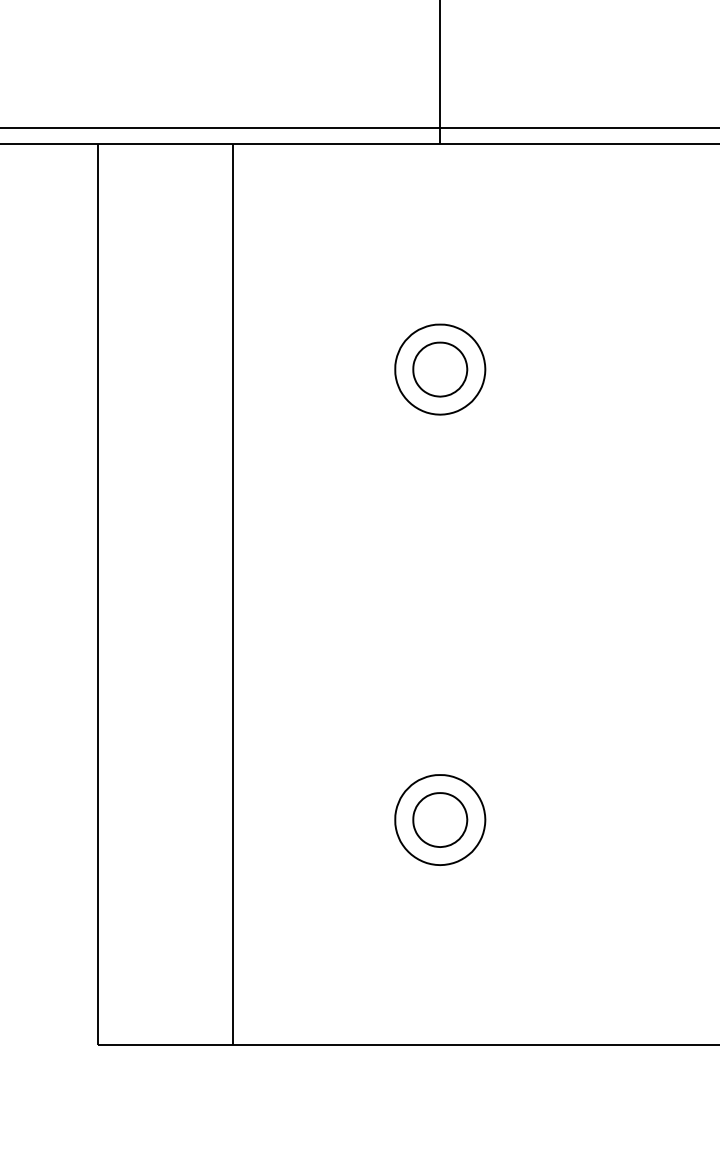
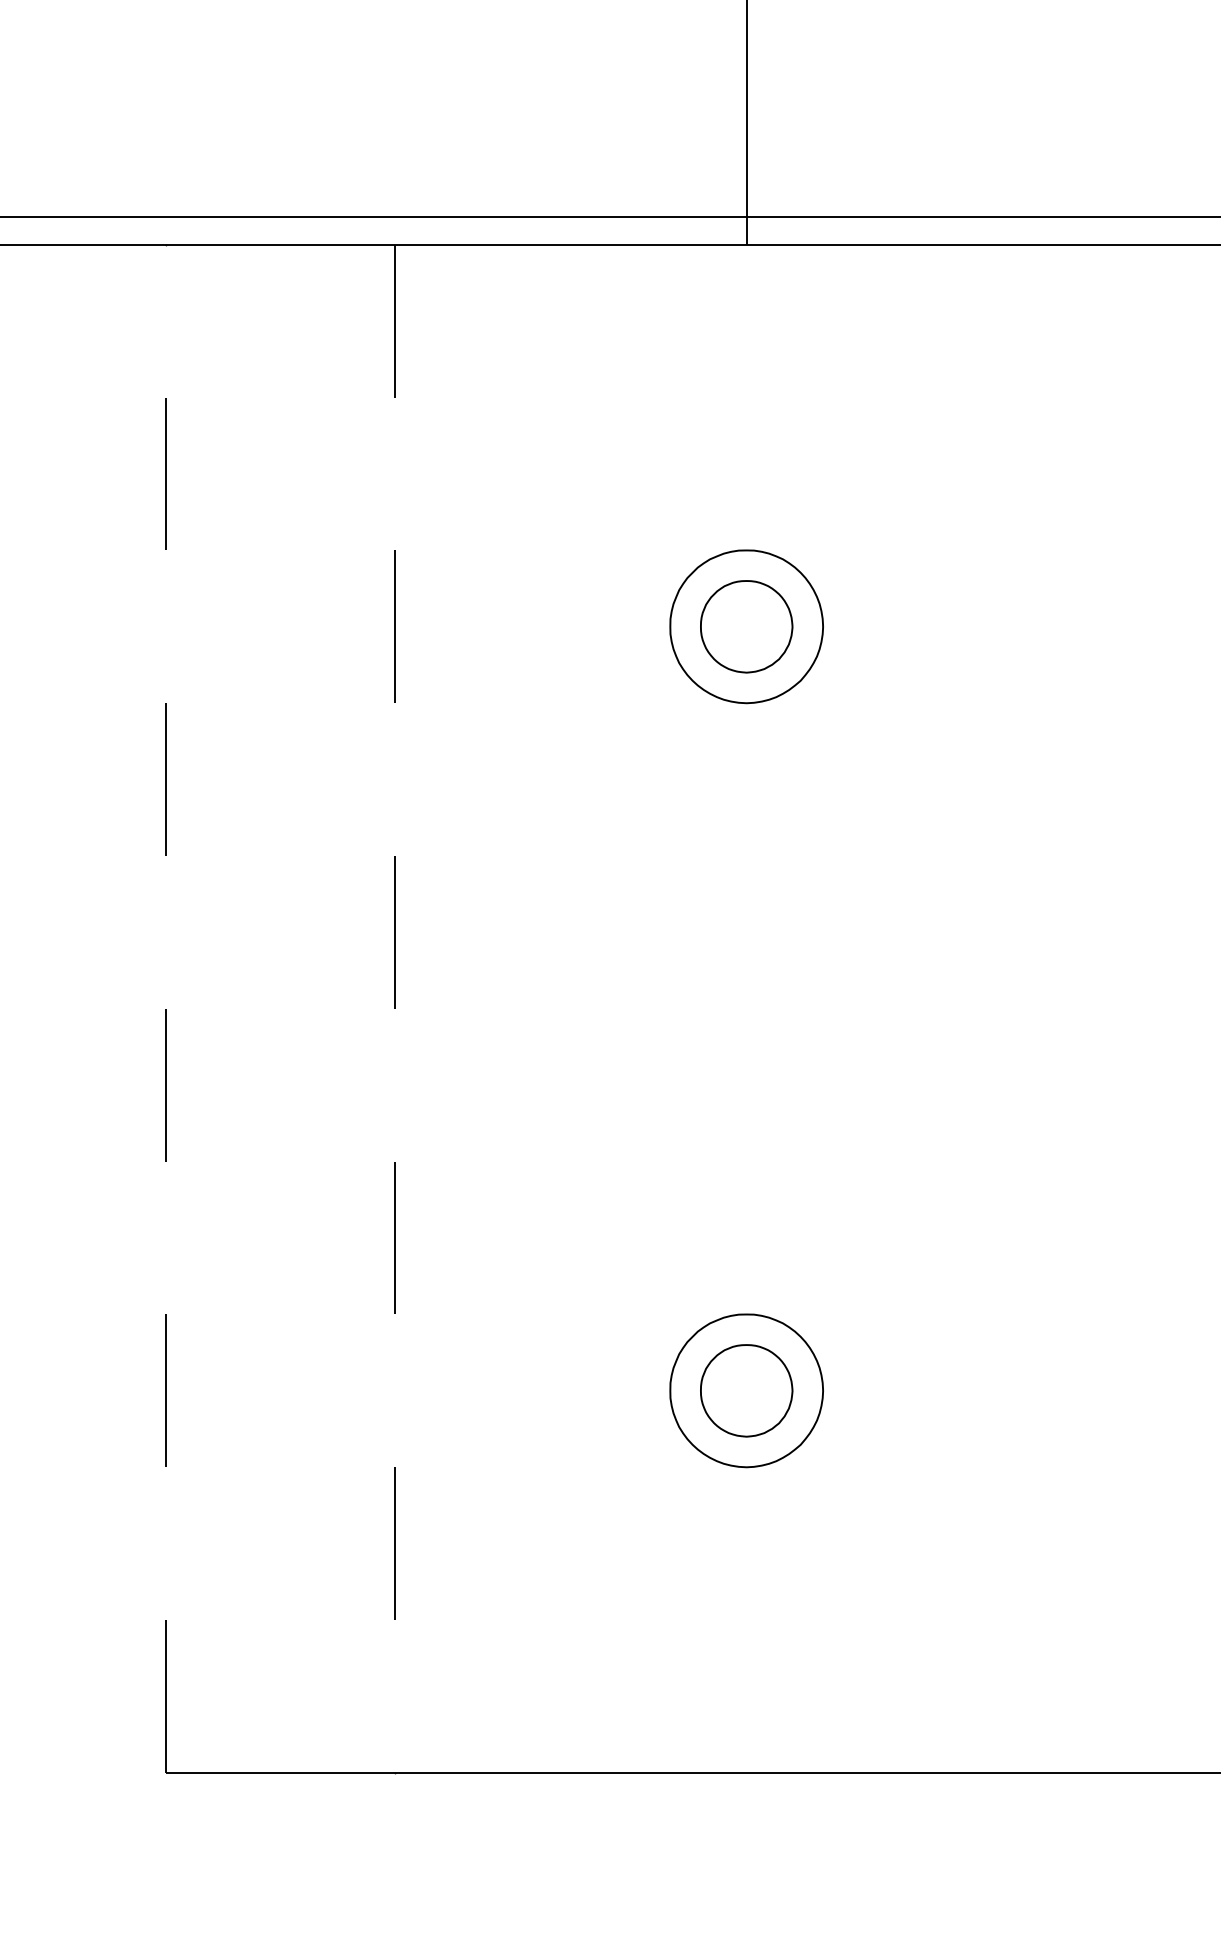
line: (97, 594) -> (165, 1008), solid -> dashed
line: (233, 595) -> (395, 1009), solid -> dashed

